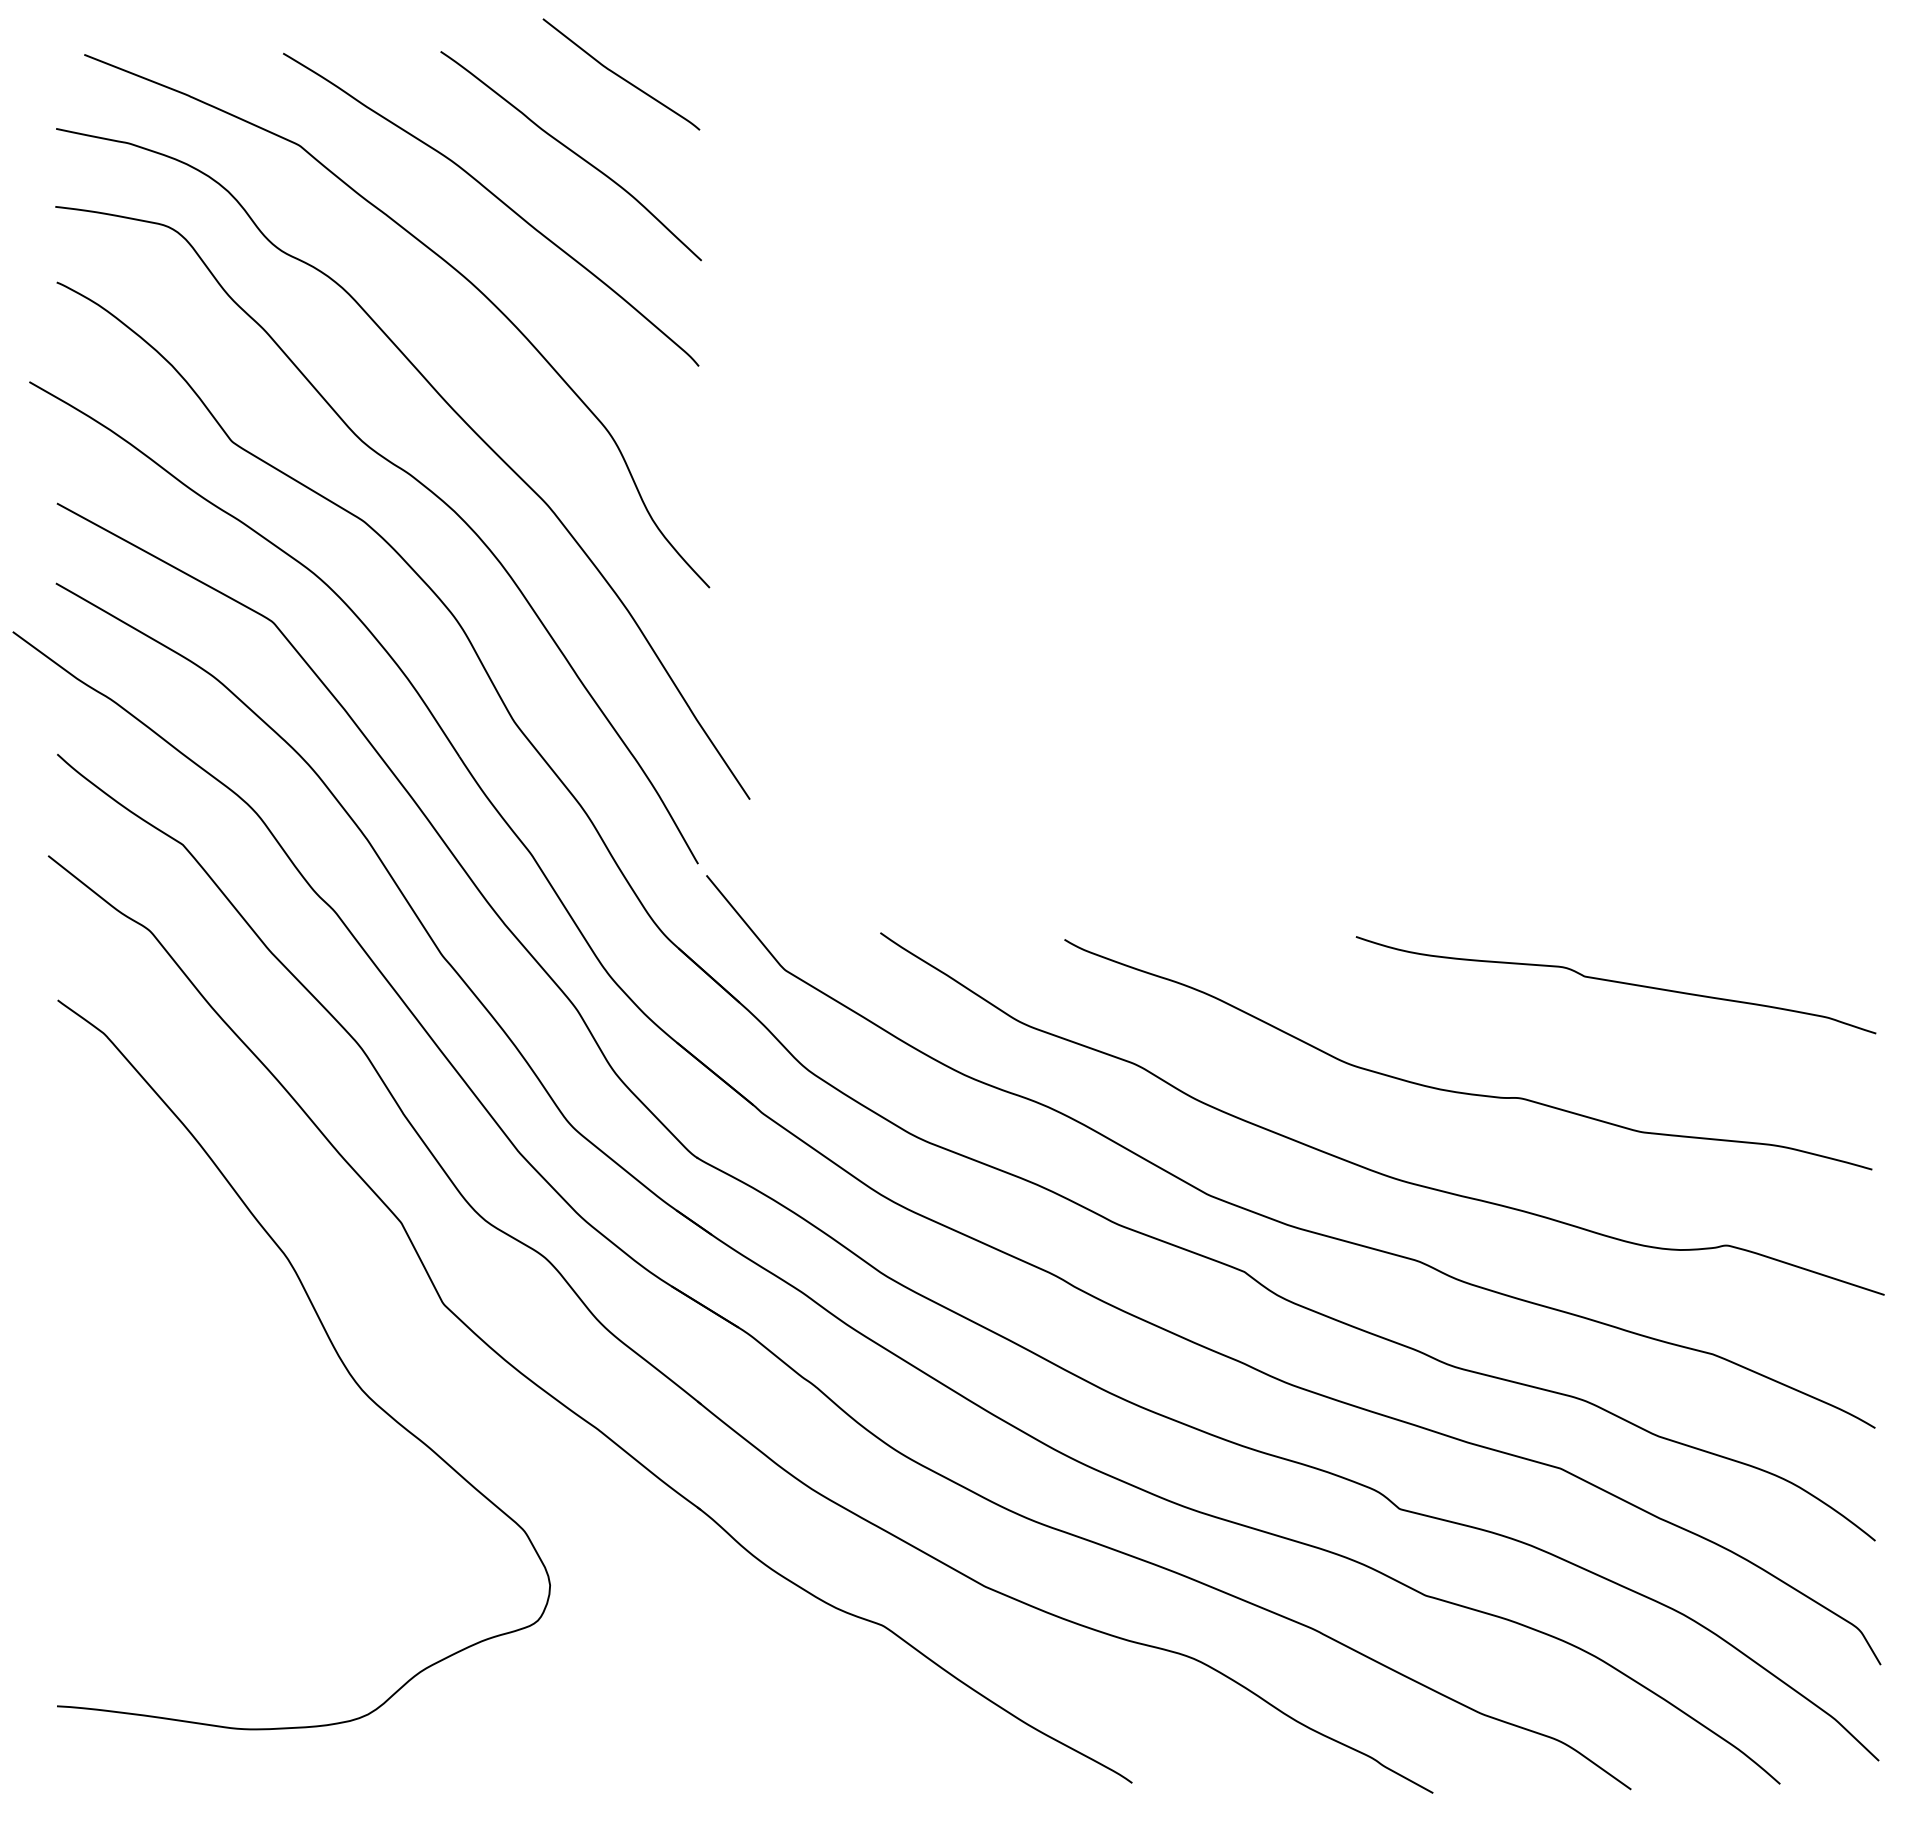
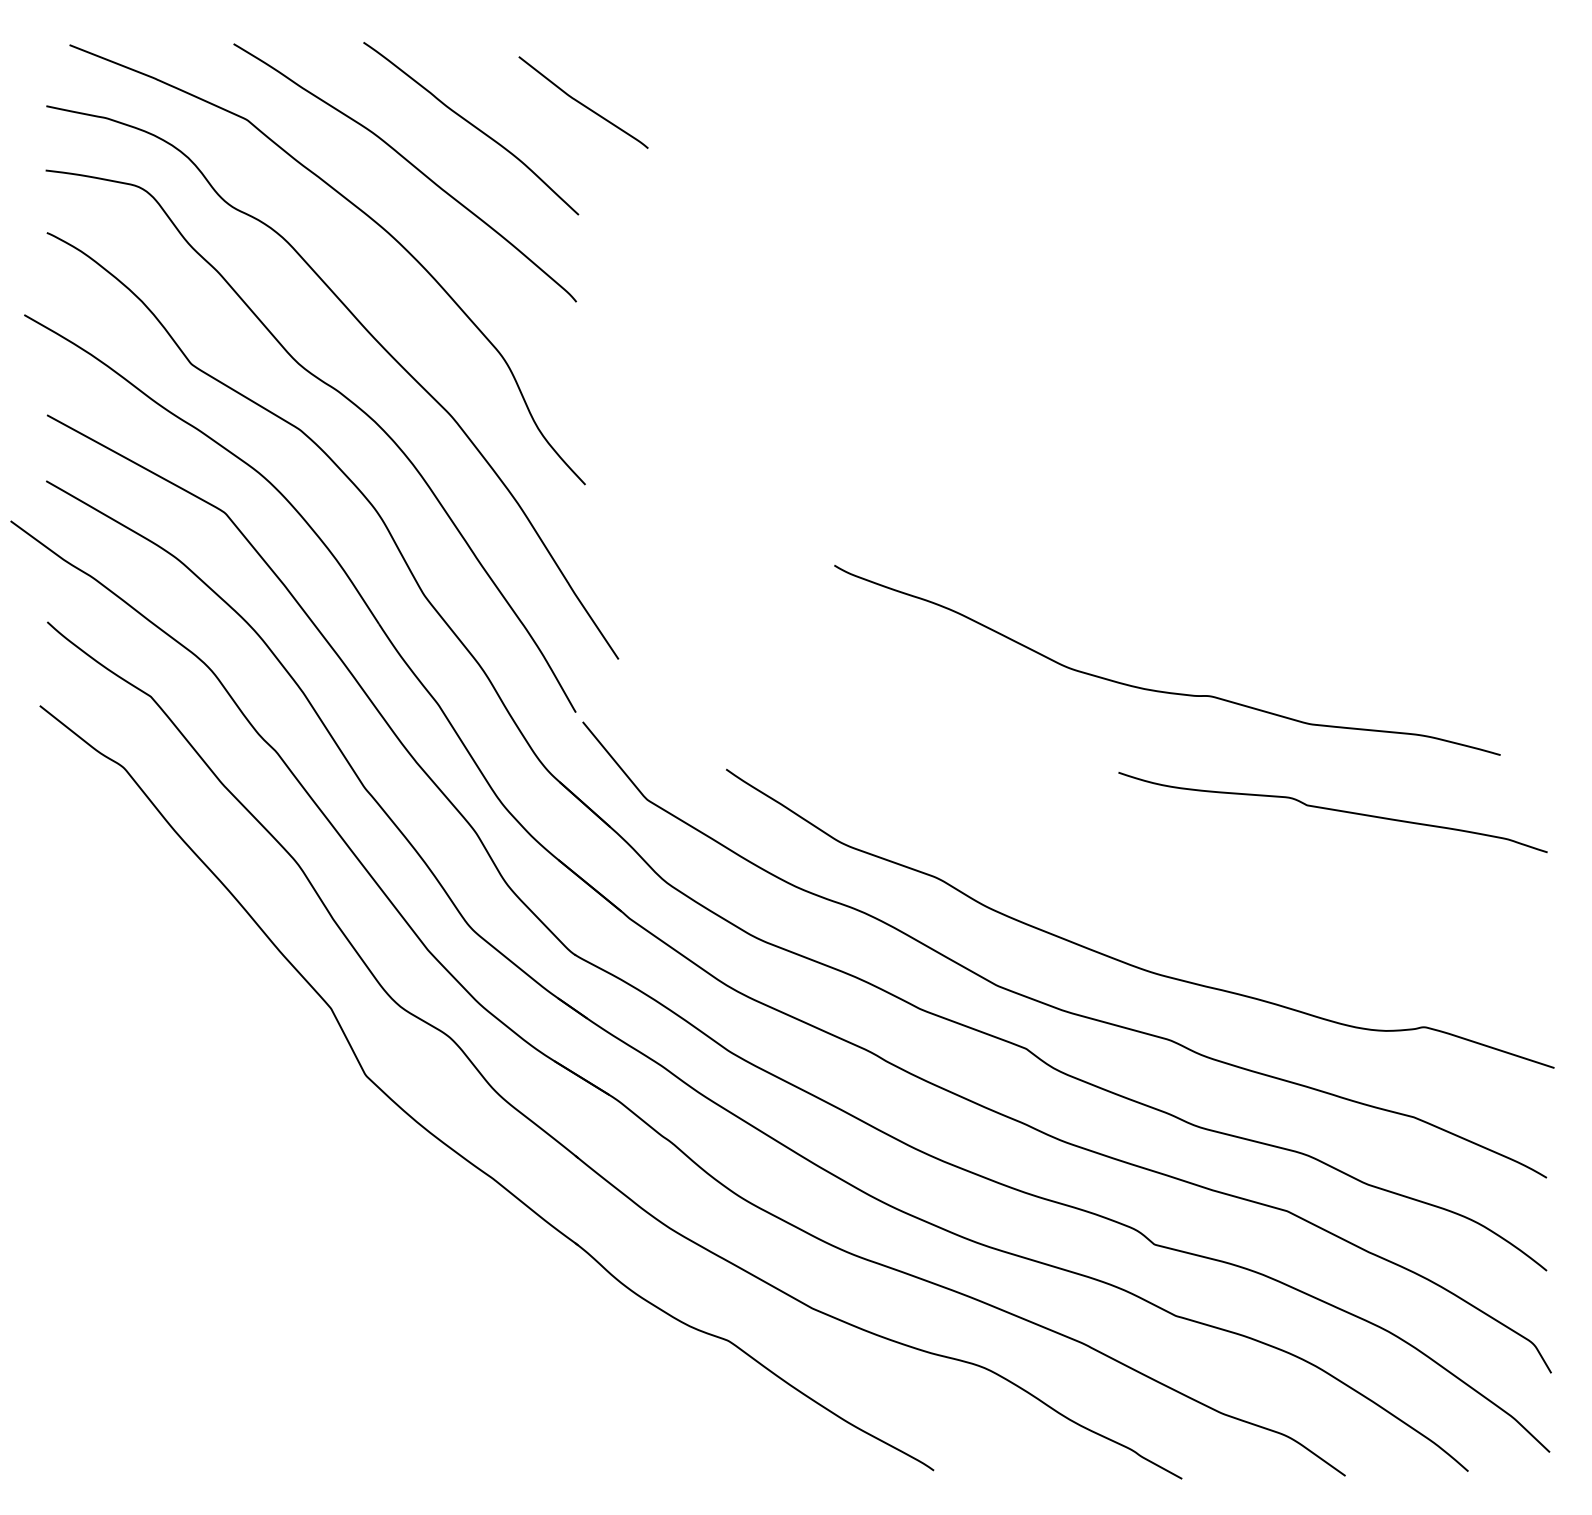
curve: (621, 76) -> (583, 104), moved
curve: (1460, 1091) -> (1160, 690), moved
curve: (333, 1348) -> (275, 1112), removed

